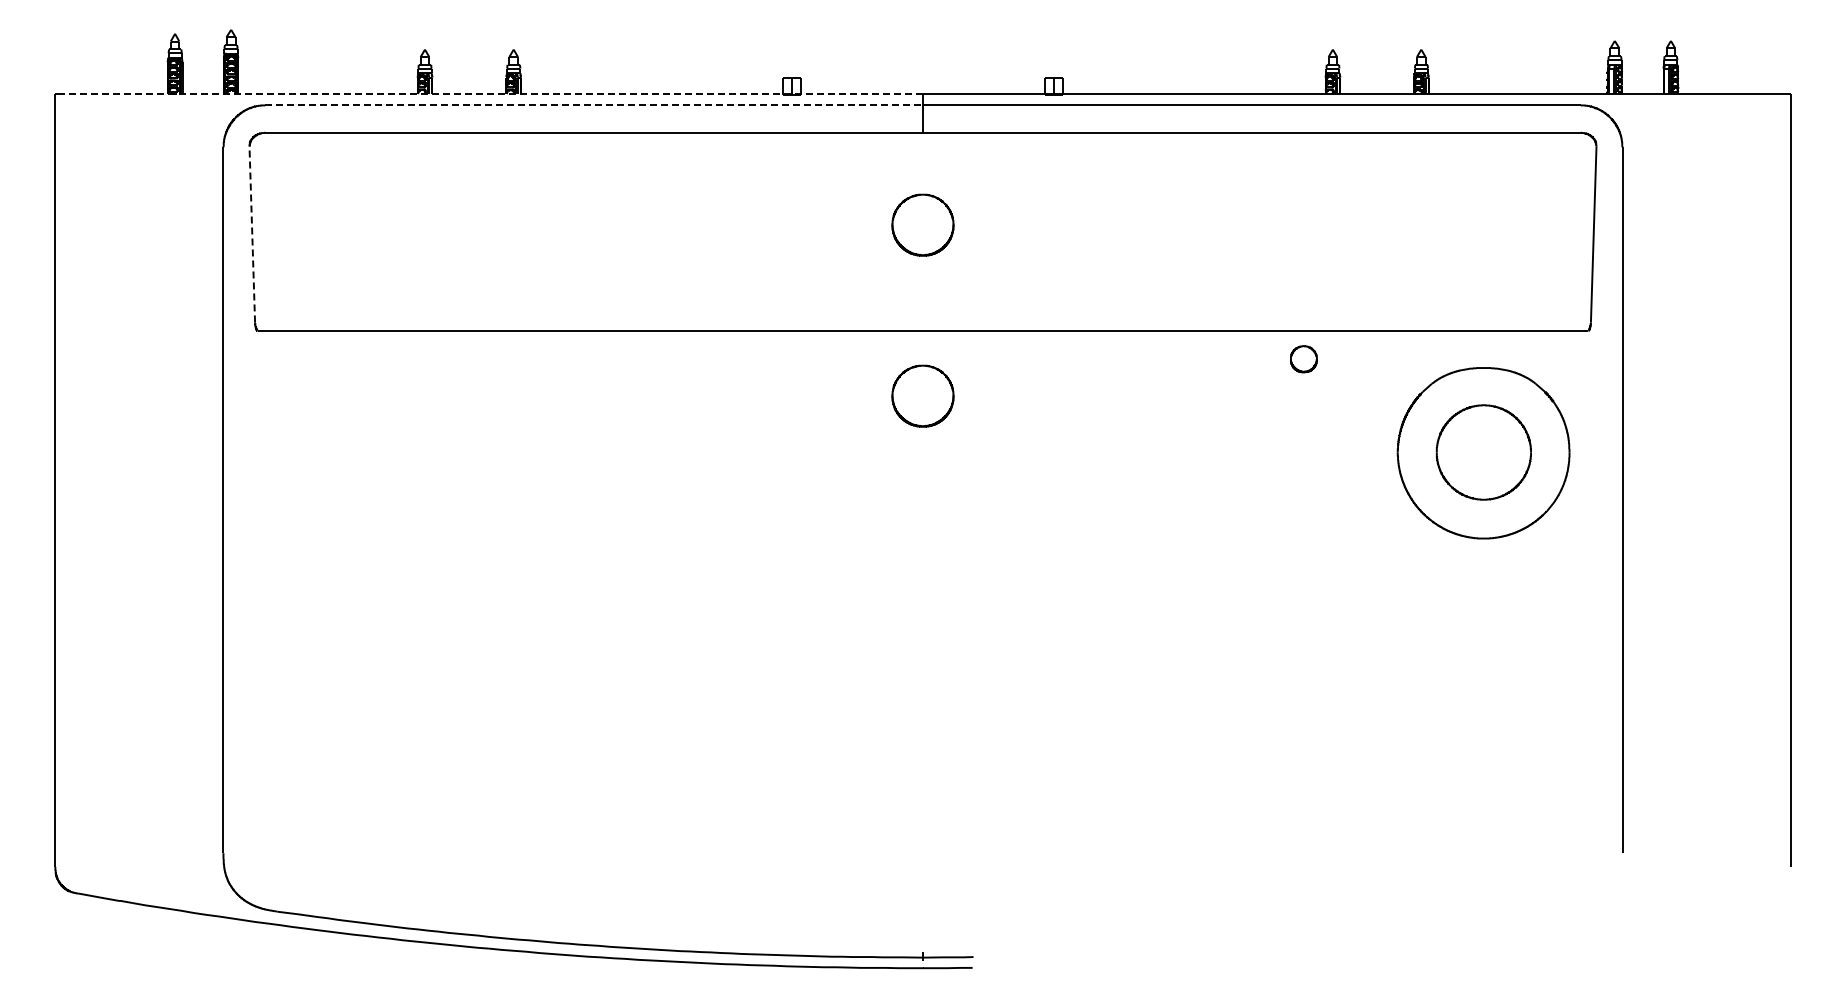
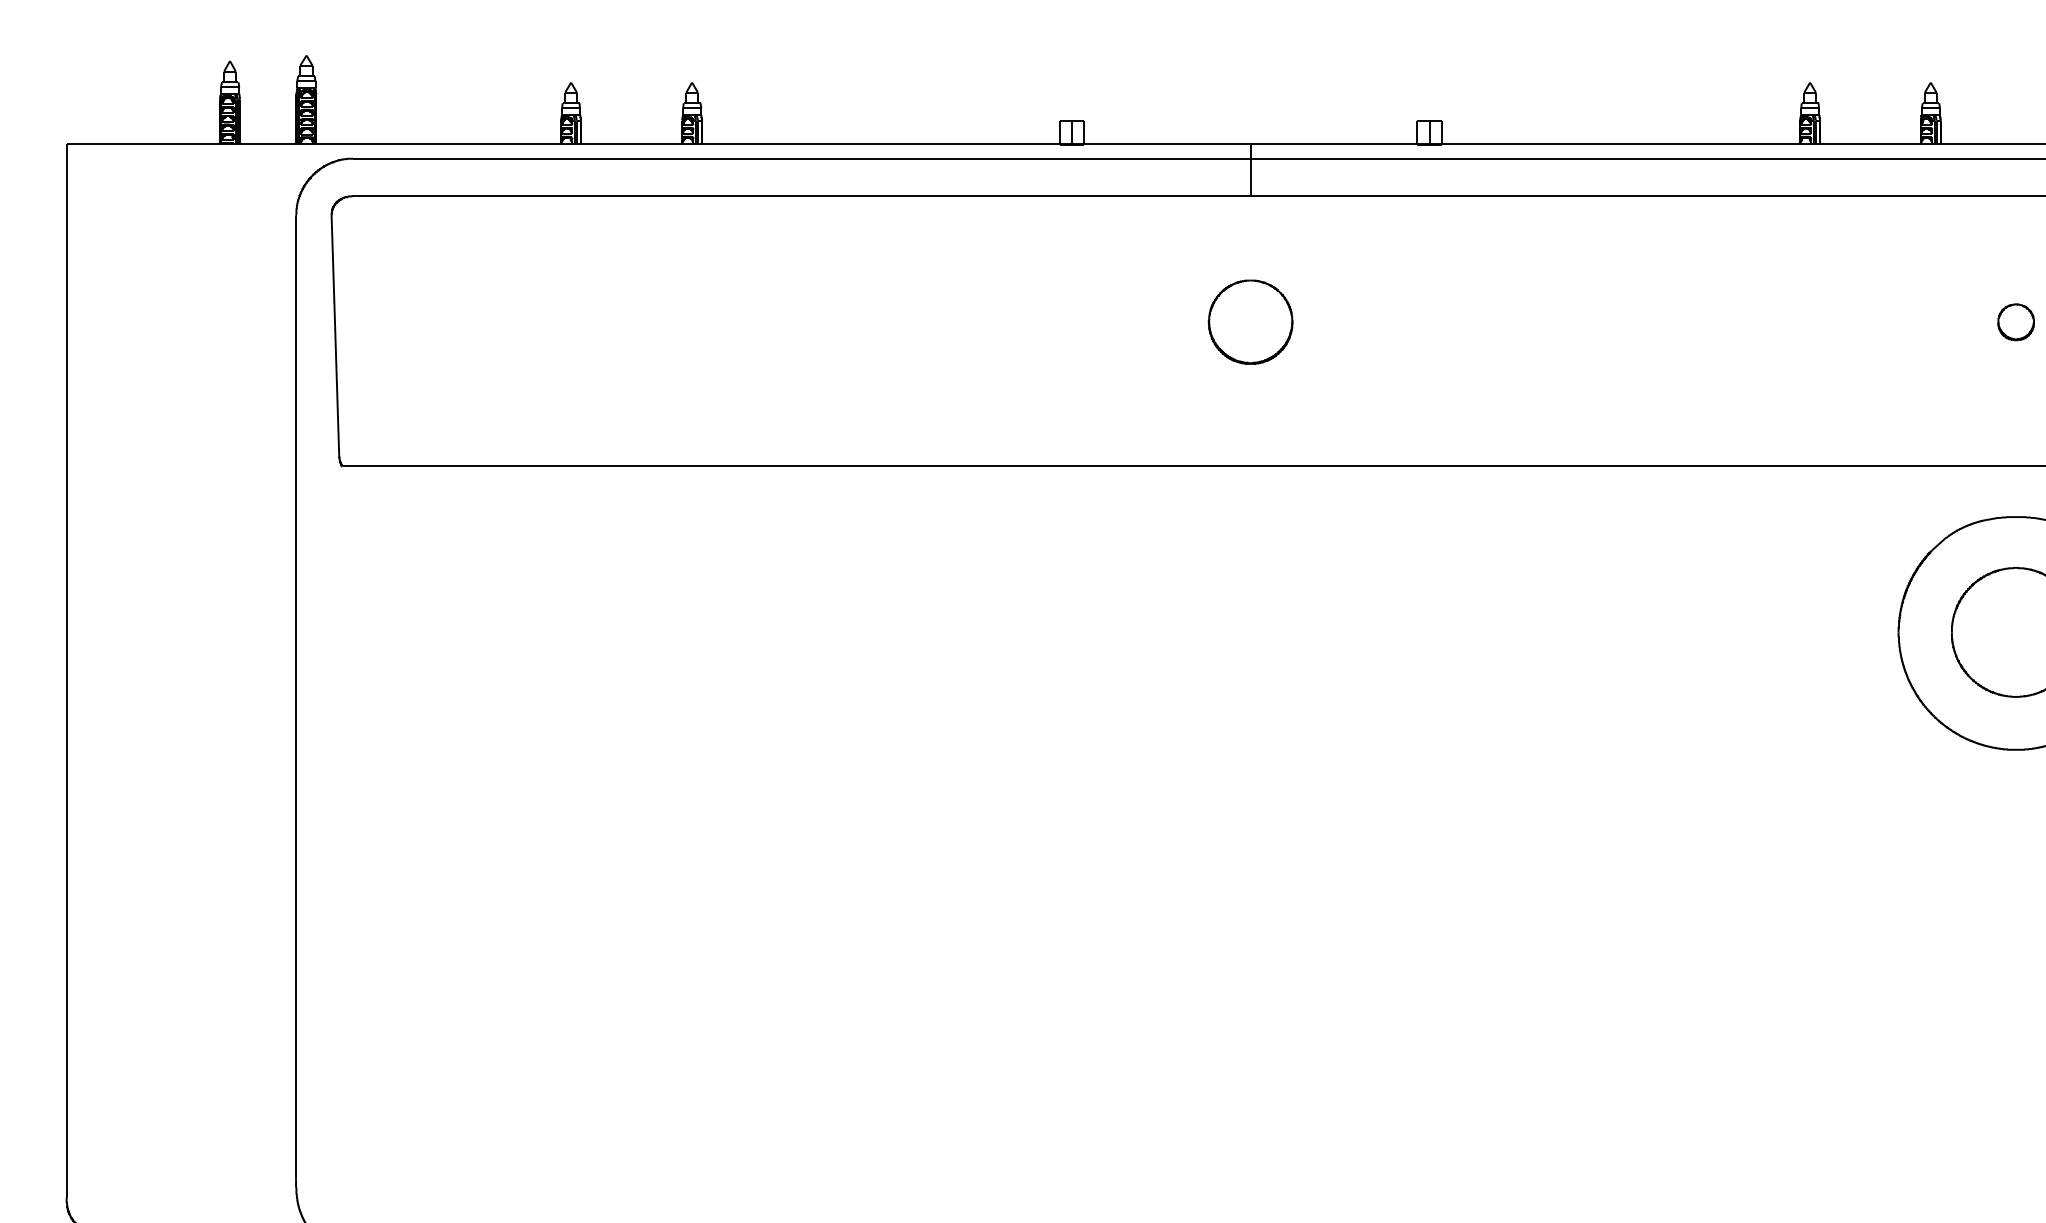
line: (492, 94) -> (663, 143), dashed -> solid
line: (594, 105) -> (802, 158), dashed -> solid
line: (252, 234) -> (335, 334), dashed -> solid
part: (1303, 359) -> (2015, 322), moved
part: (922, 395) -> (1250, 554), removed

